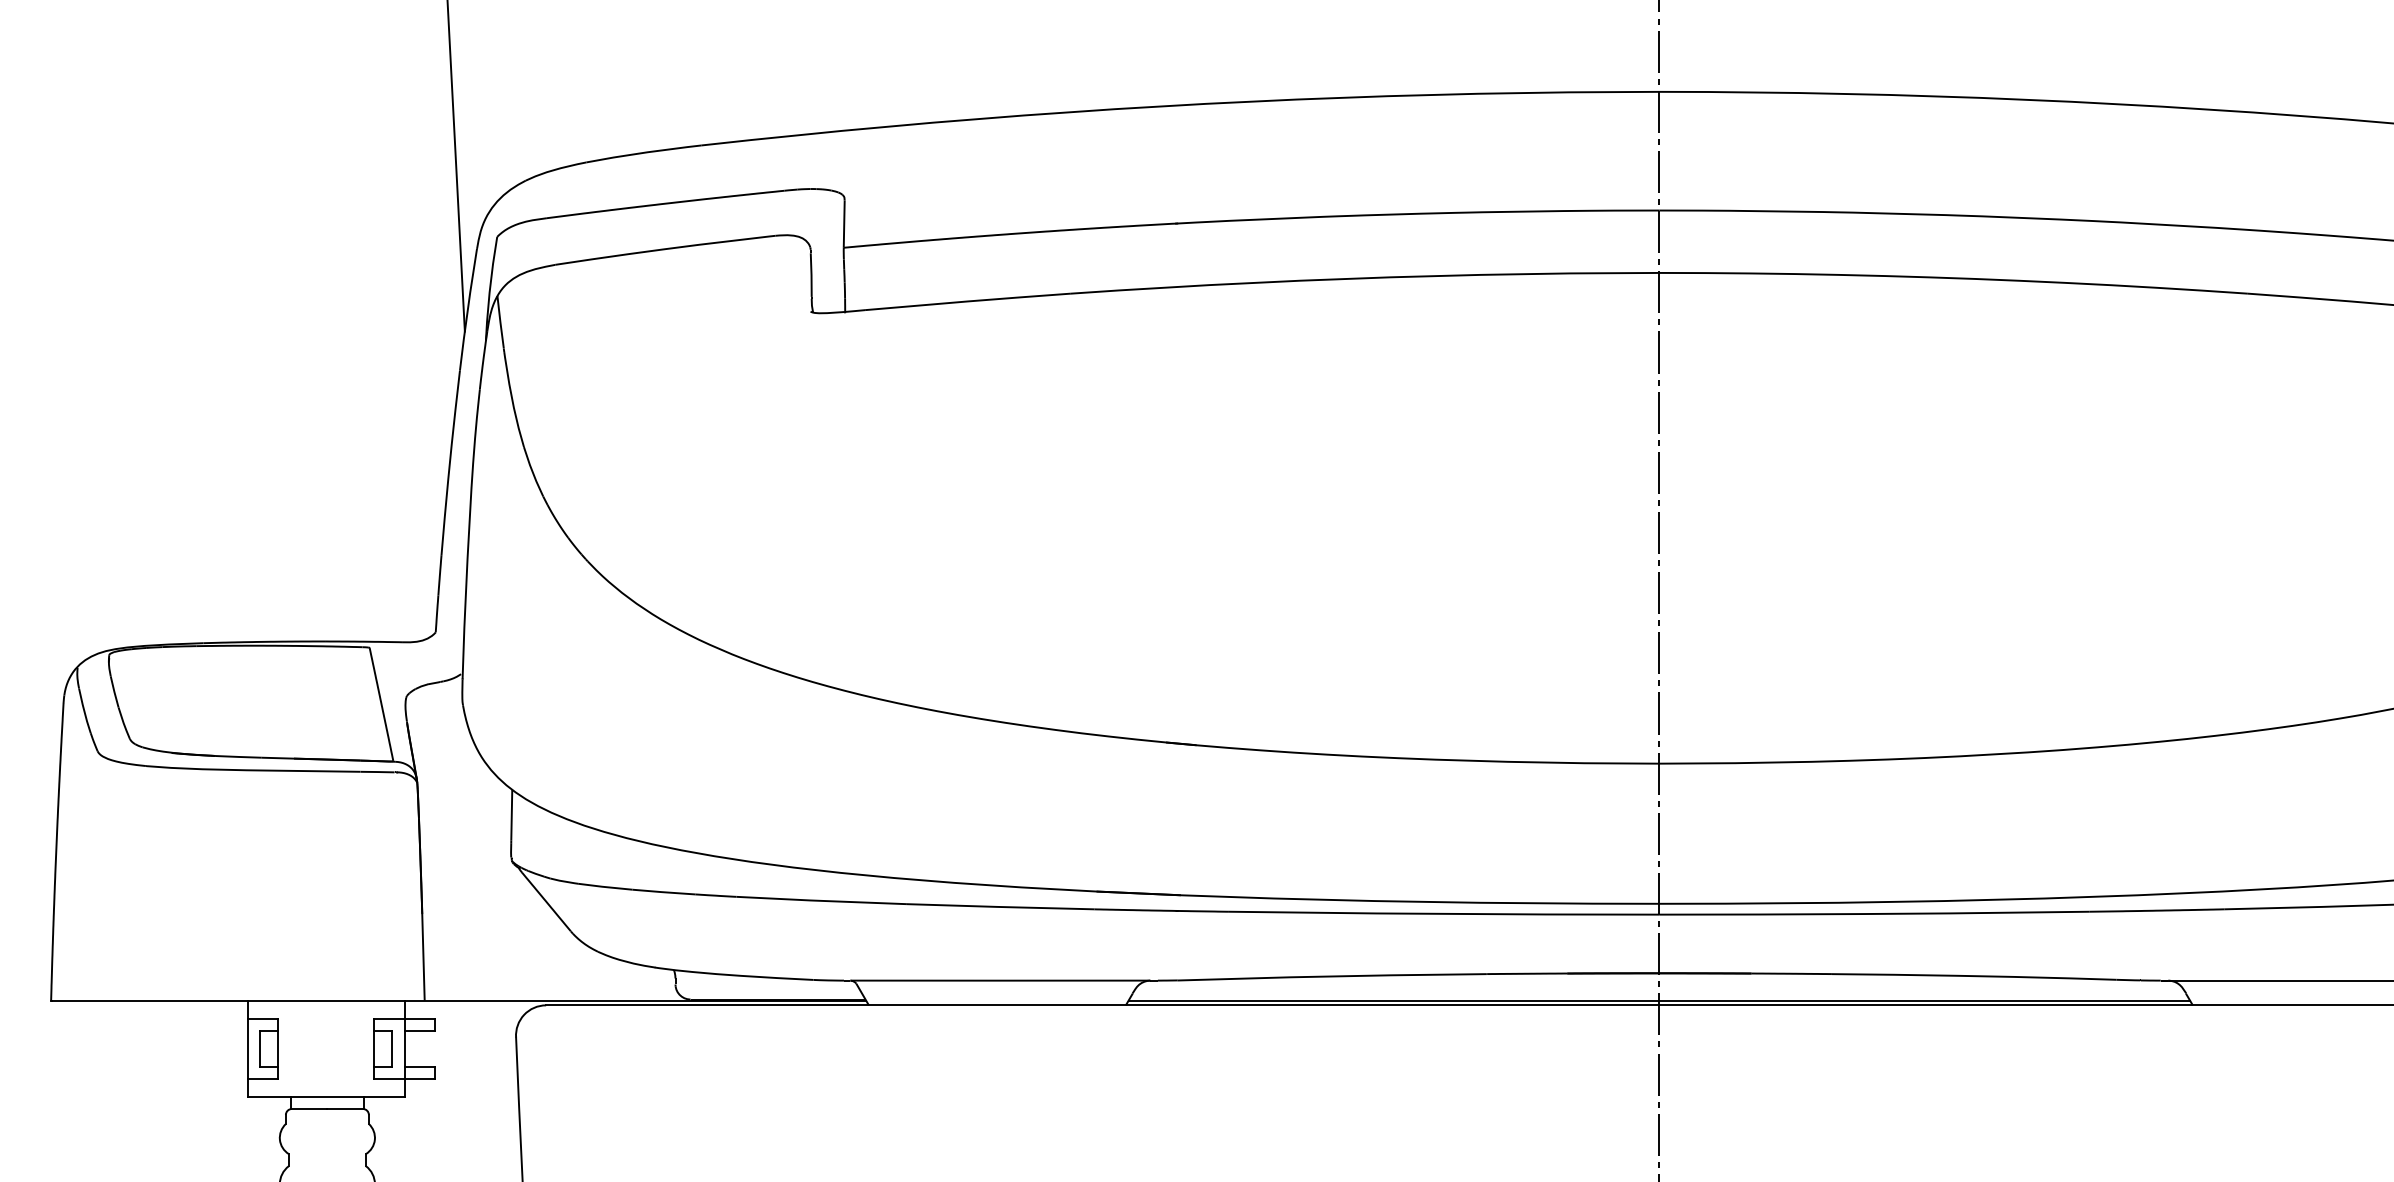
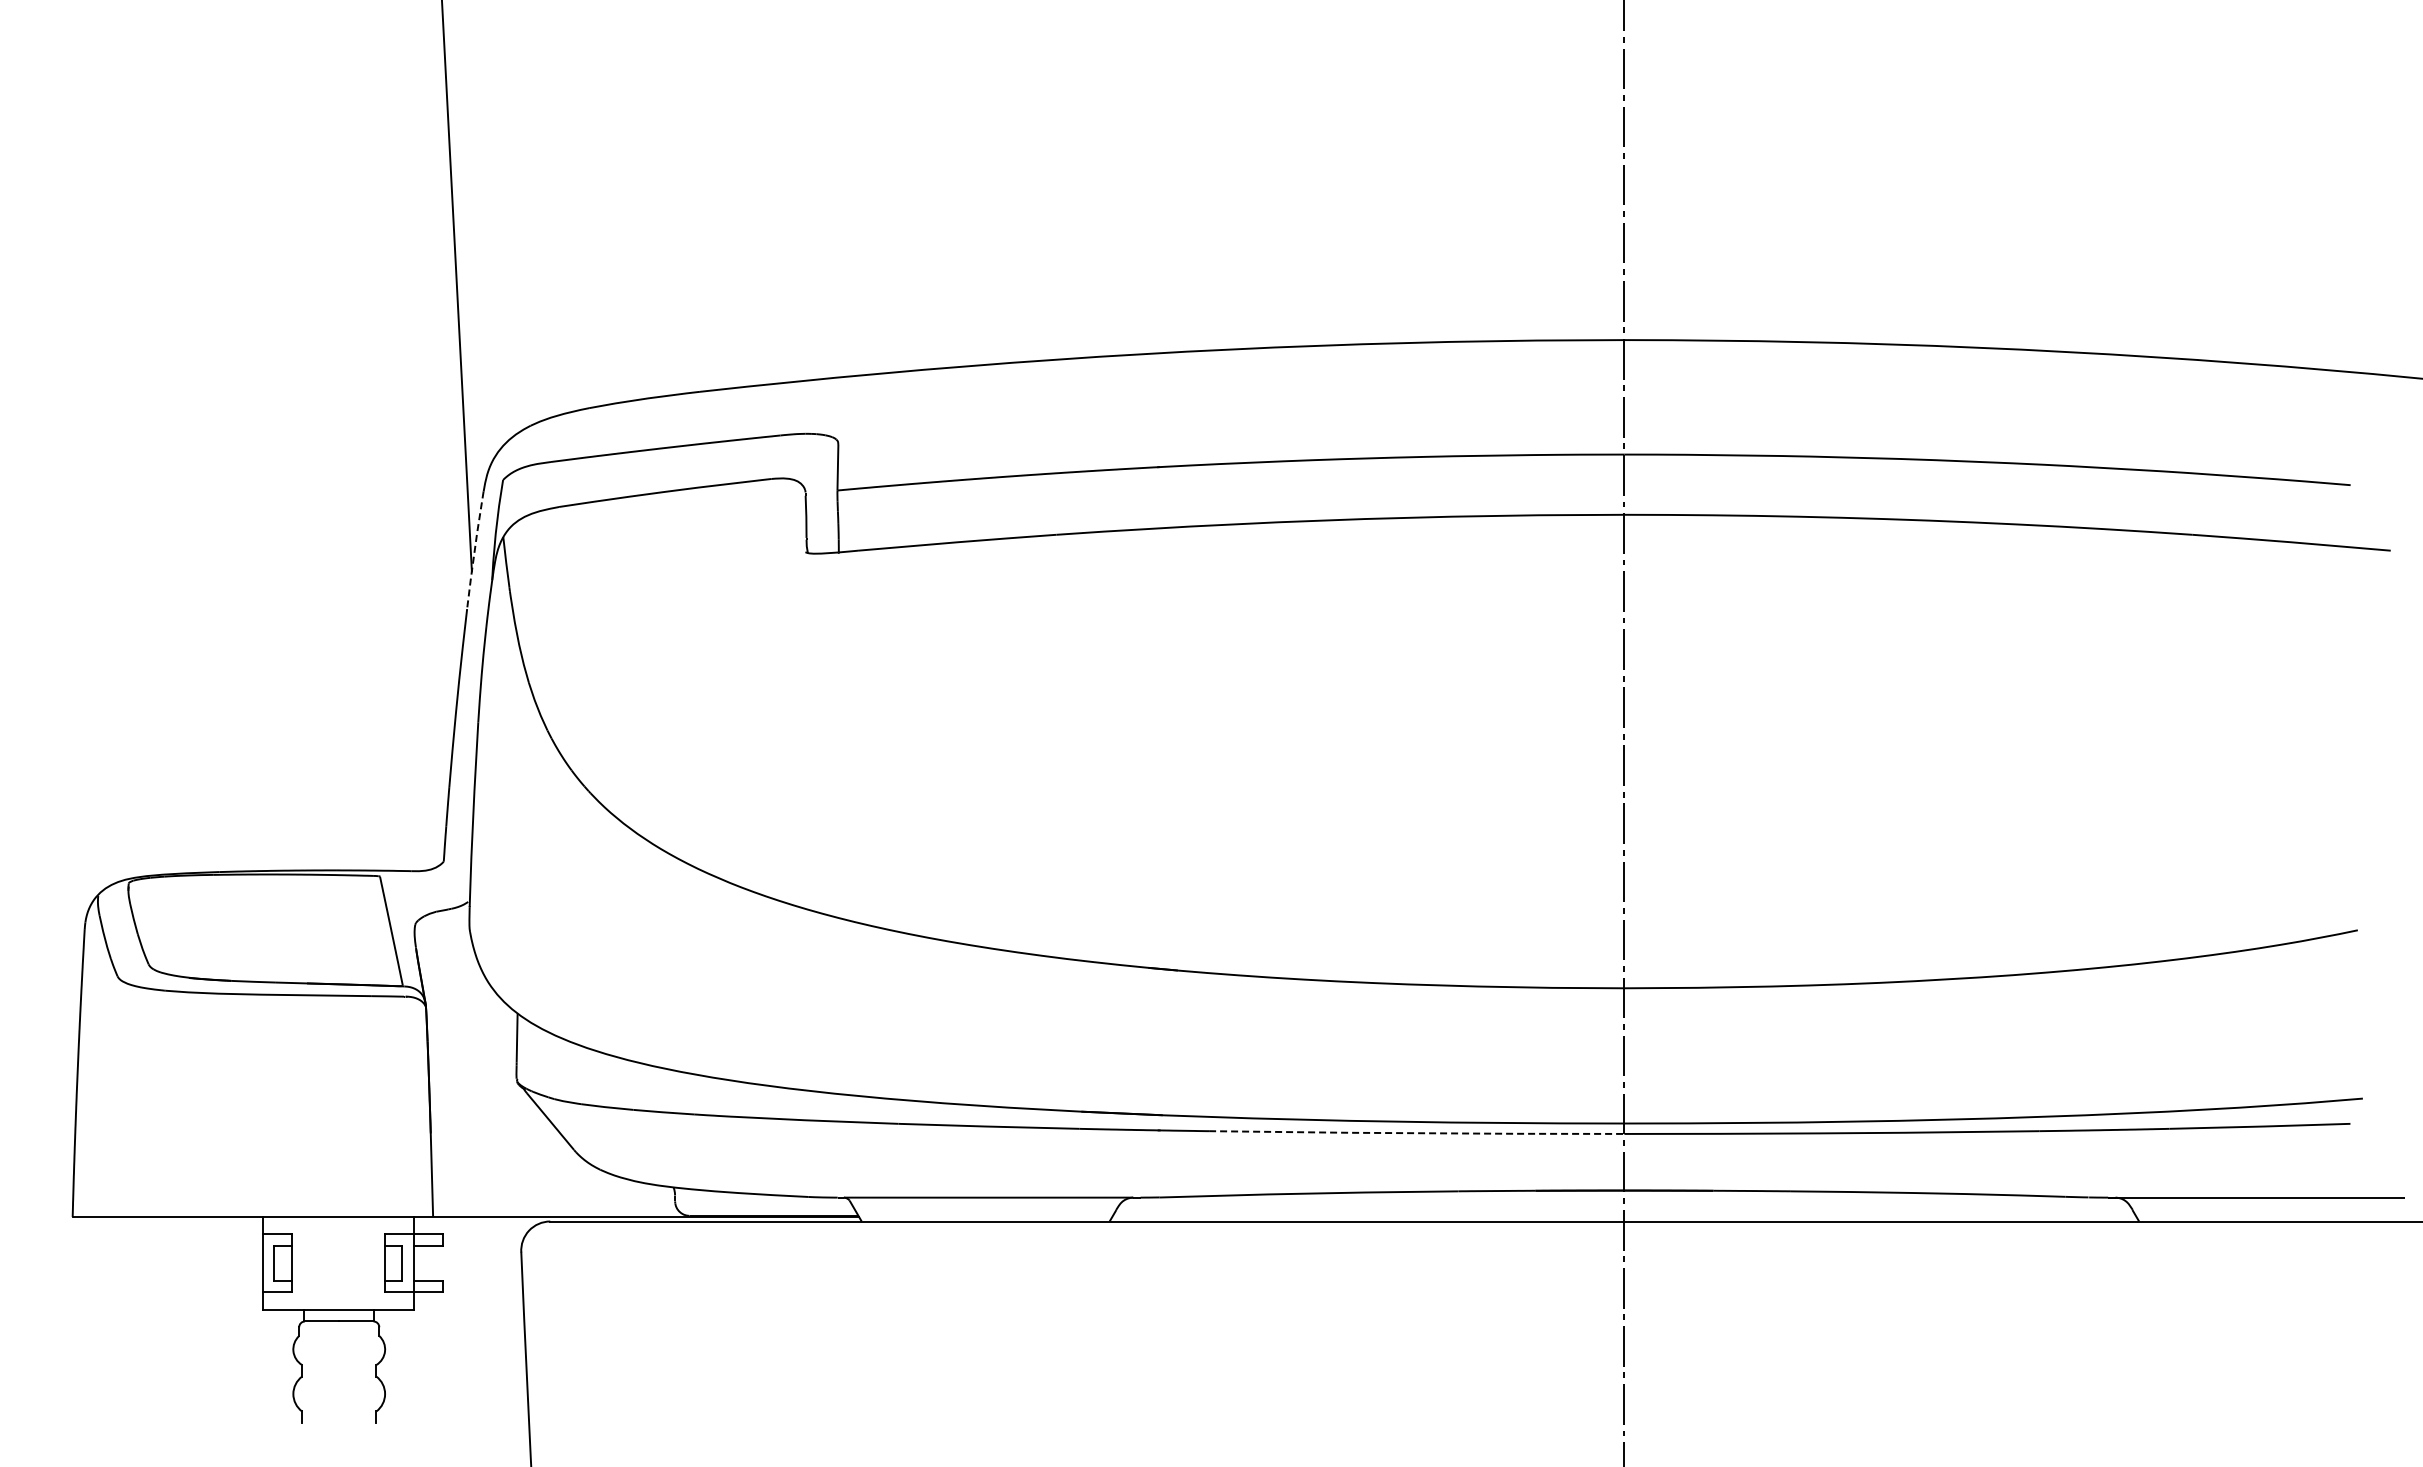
line: (467, 309) -> (474, 550), solid -> dashed
line: (1444, 914) -> (1417, 1133), solid -> dashed
line: (1659, 1000) -> (1624, 1216), removed

